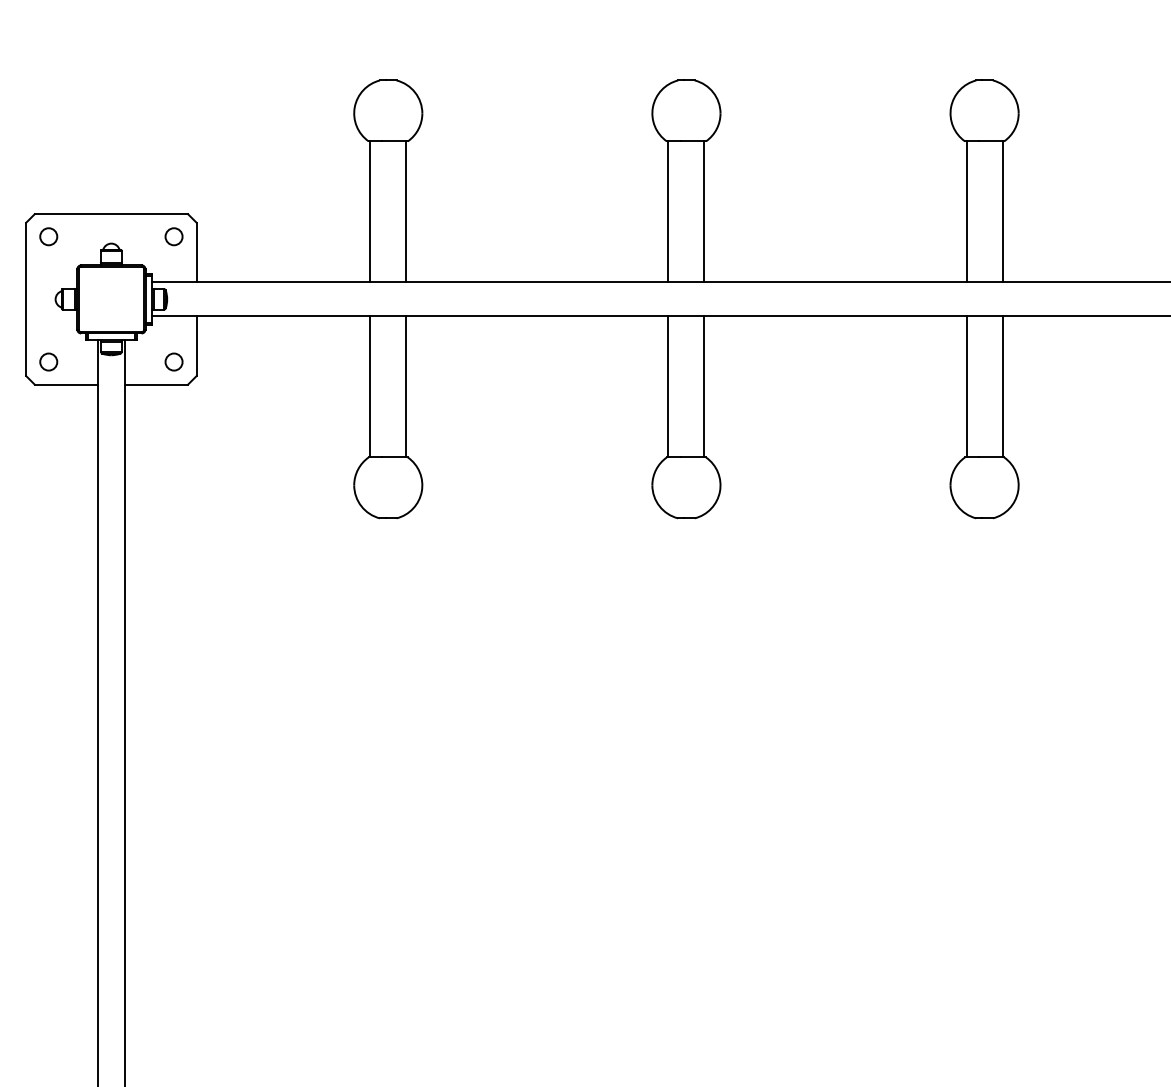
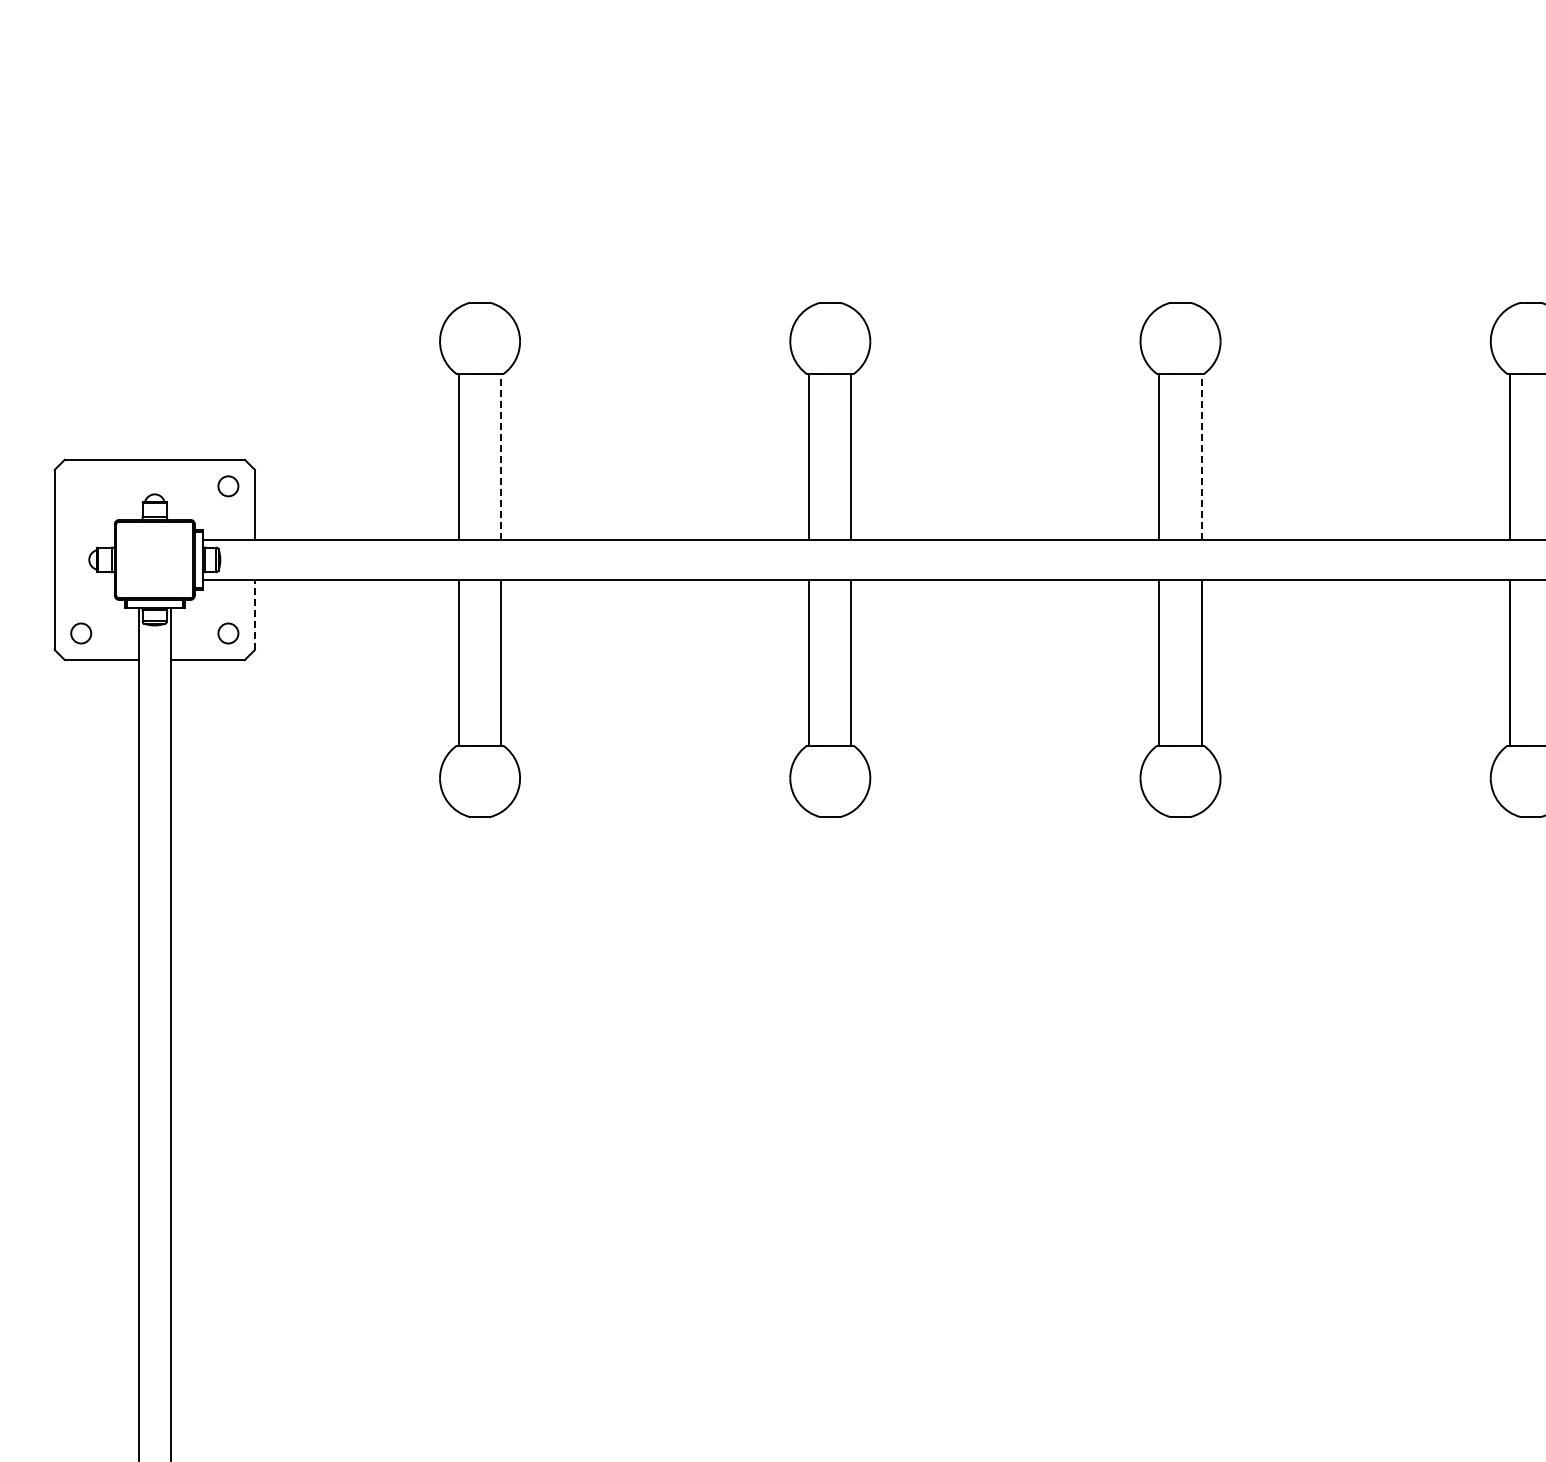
line: (406, 212) -> (501, 457), solid -> dashed
line: (1002, 212) -> (1201, 457), solid -> dashed
circle: (48, 236) -> (81, 486), removed
line: (196, 345) -> (254, 614), solid -> dashed

